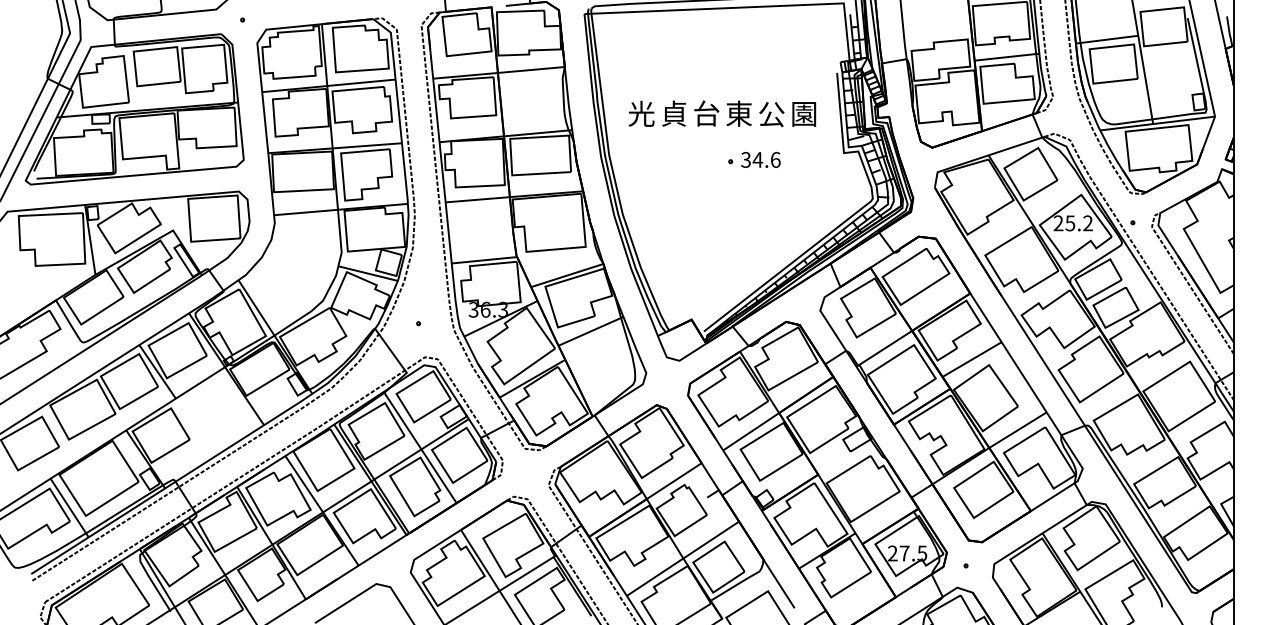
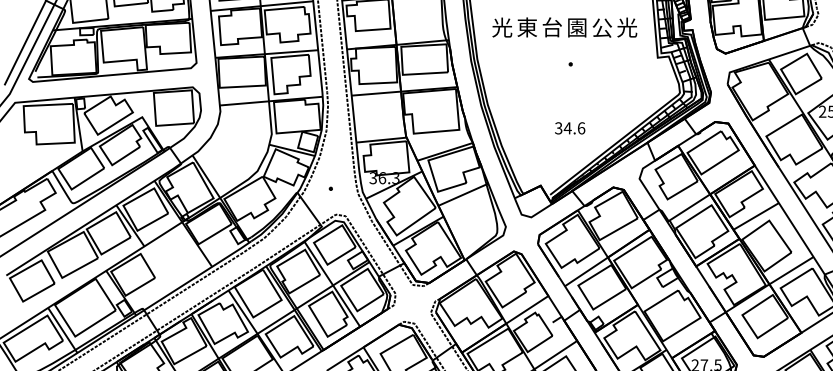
text: (673, 113) -> (526, 27), 貞 -> 東
text: (738, 113) -> (576, 27), 東 -> 園
text: (804, 113) -> (627, 27), 園 -> 光
text: (760, 159) -> (569, 128), moved

